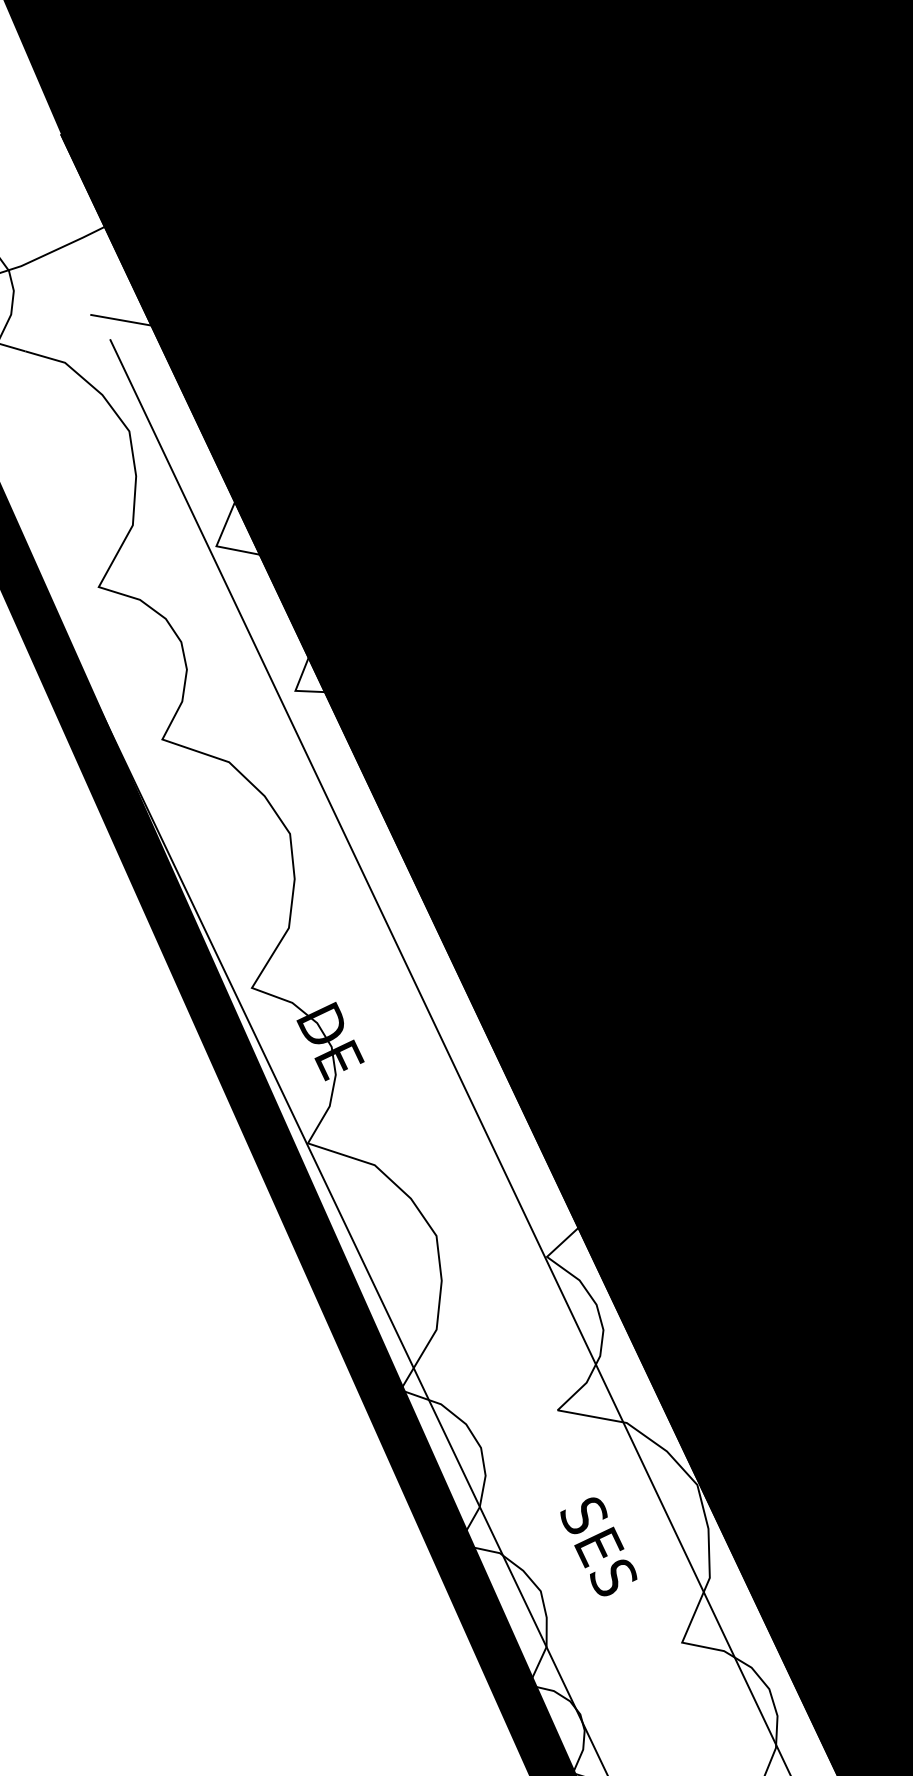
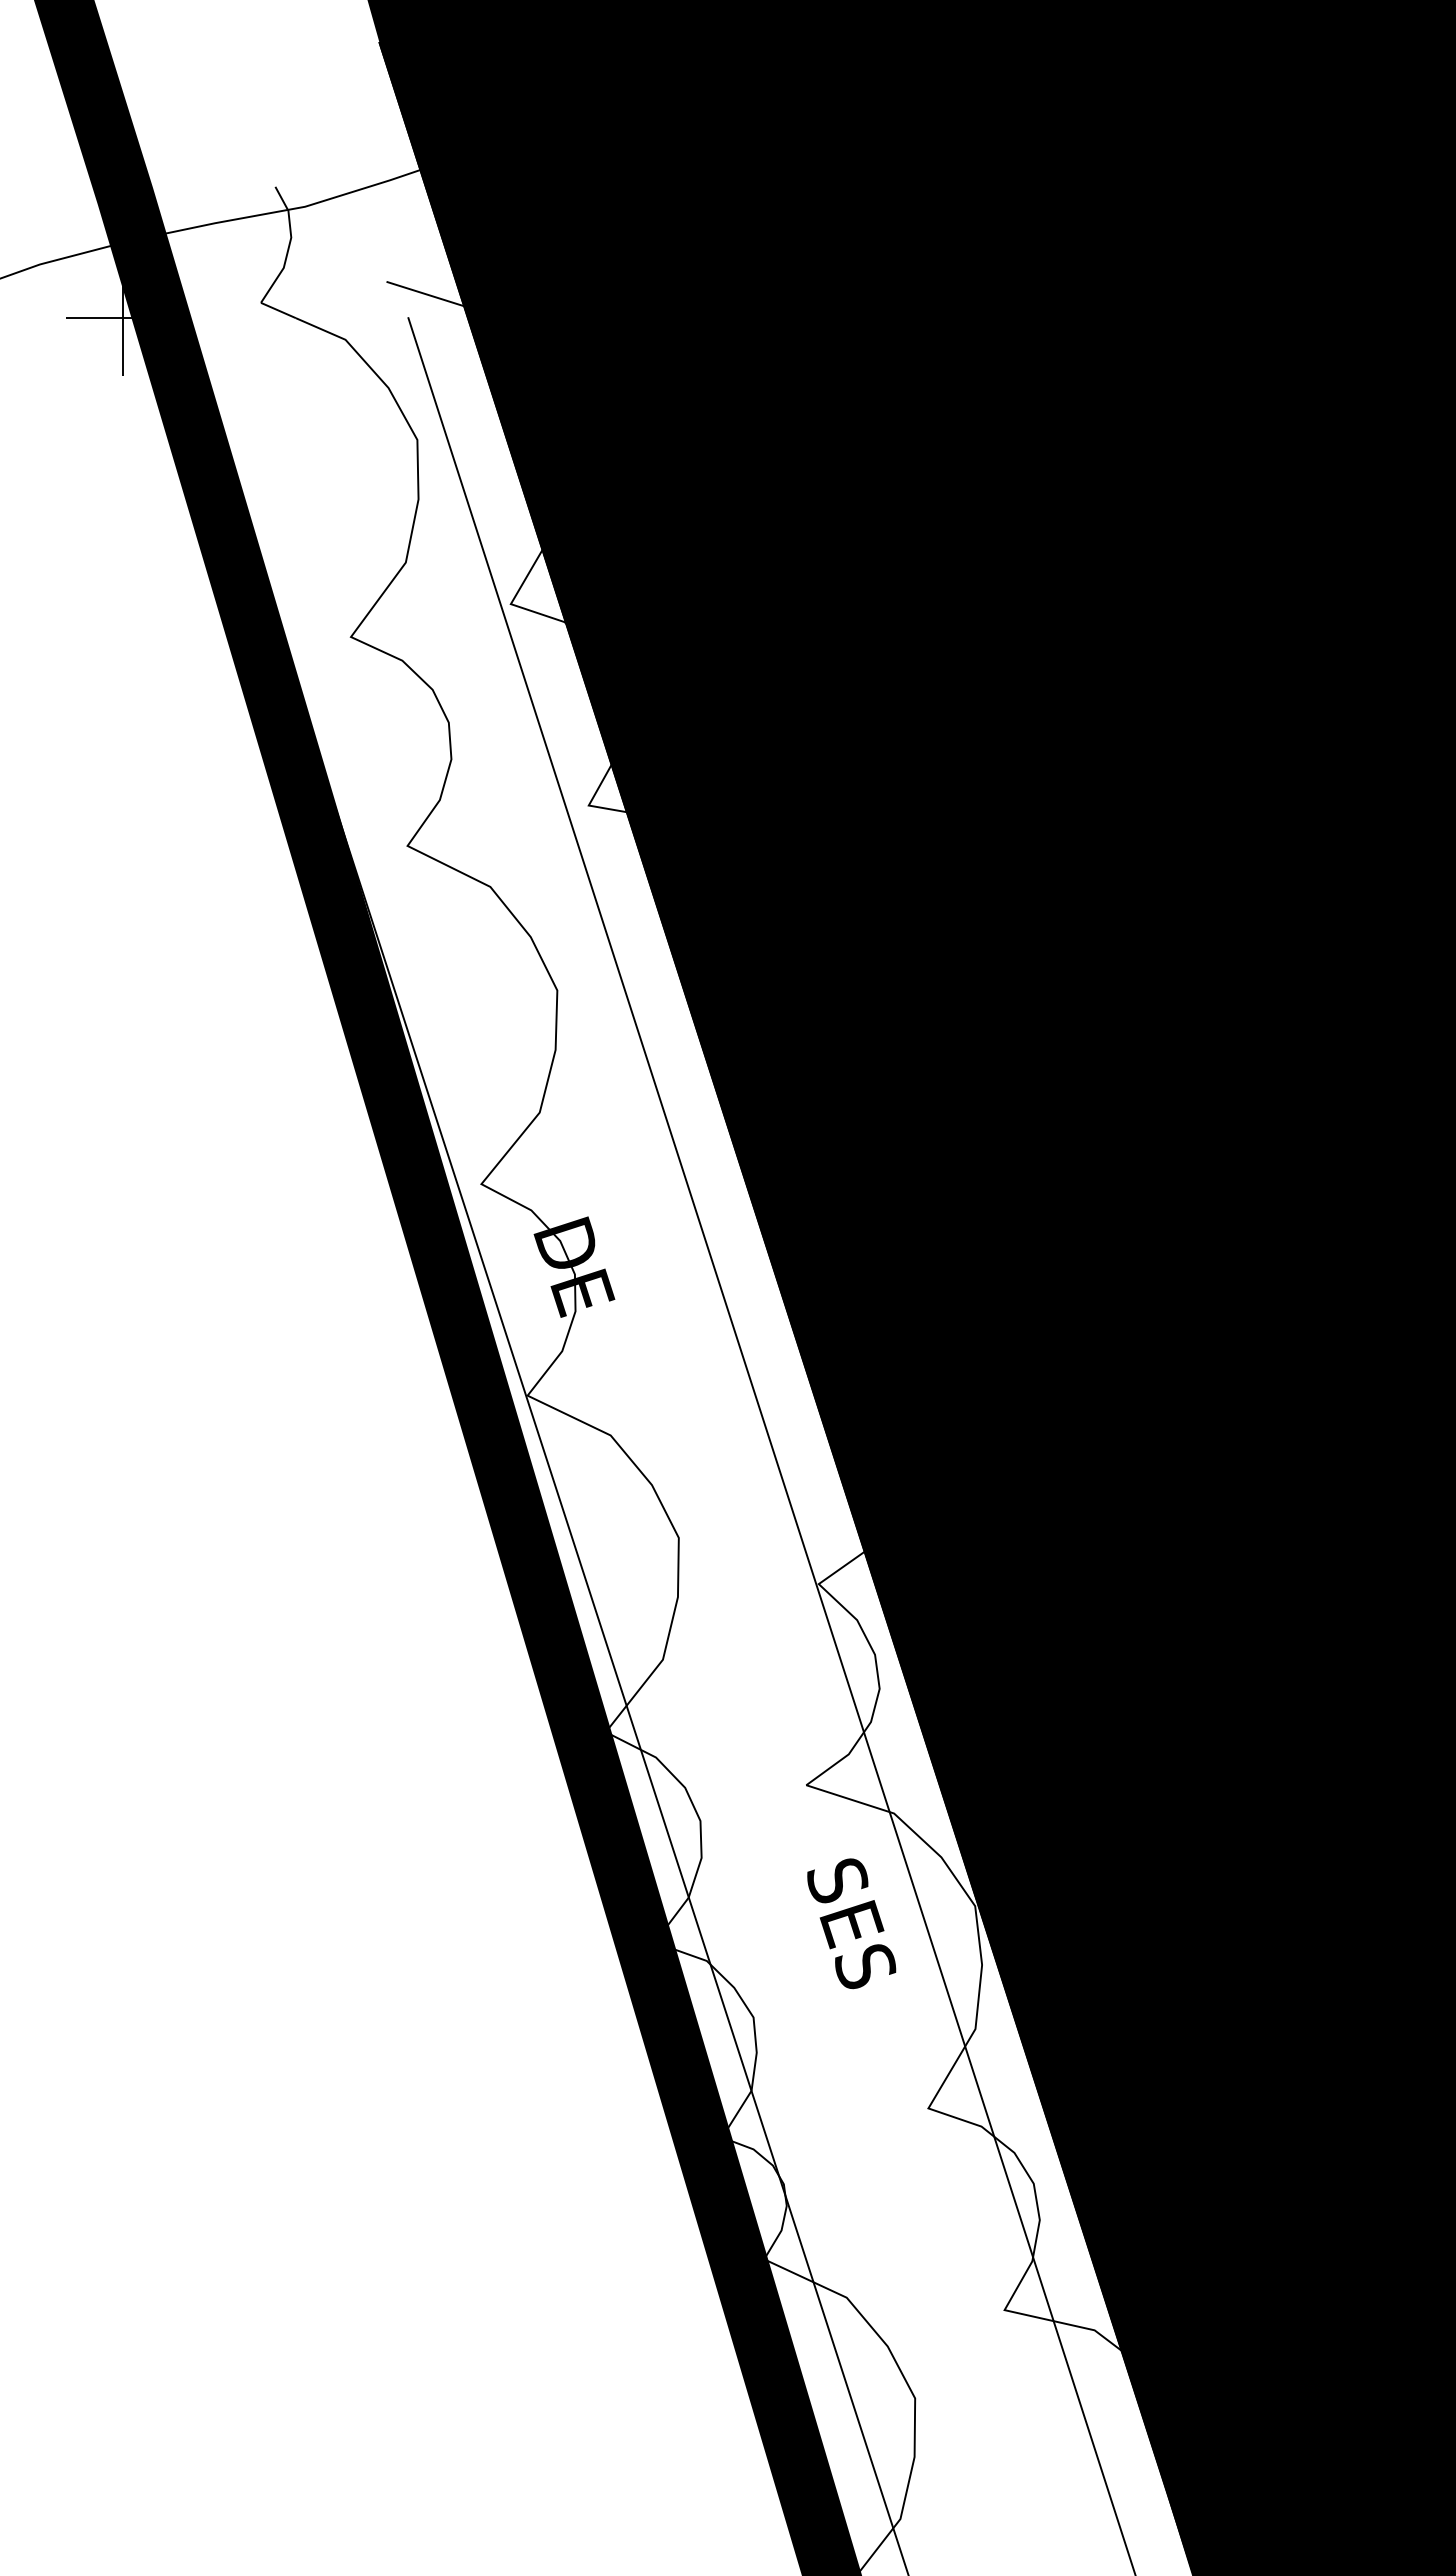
text: (598, 1546) -> (851, 1923), moved

